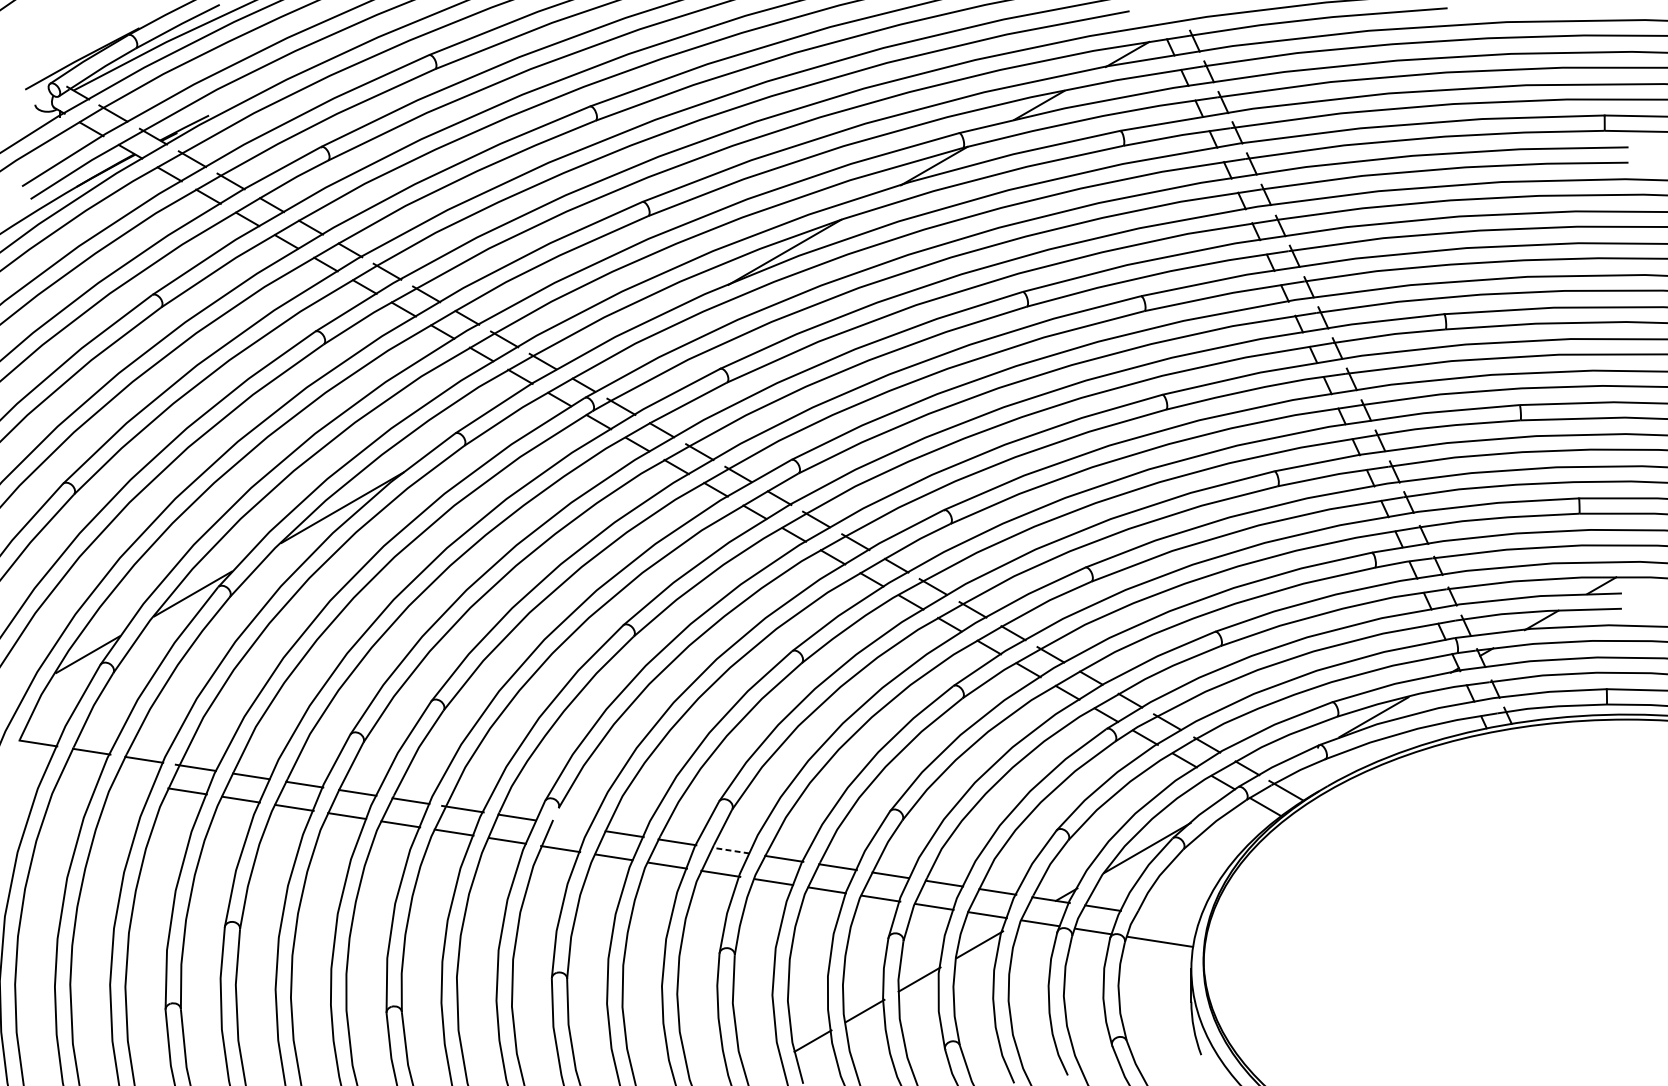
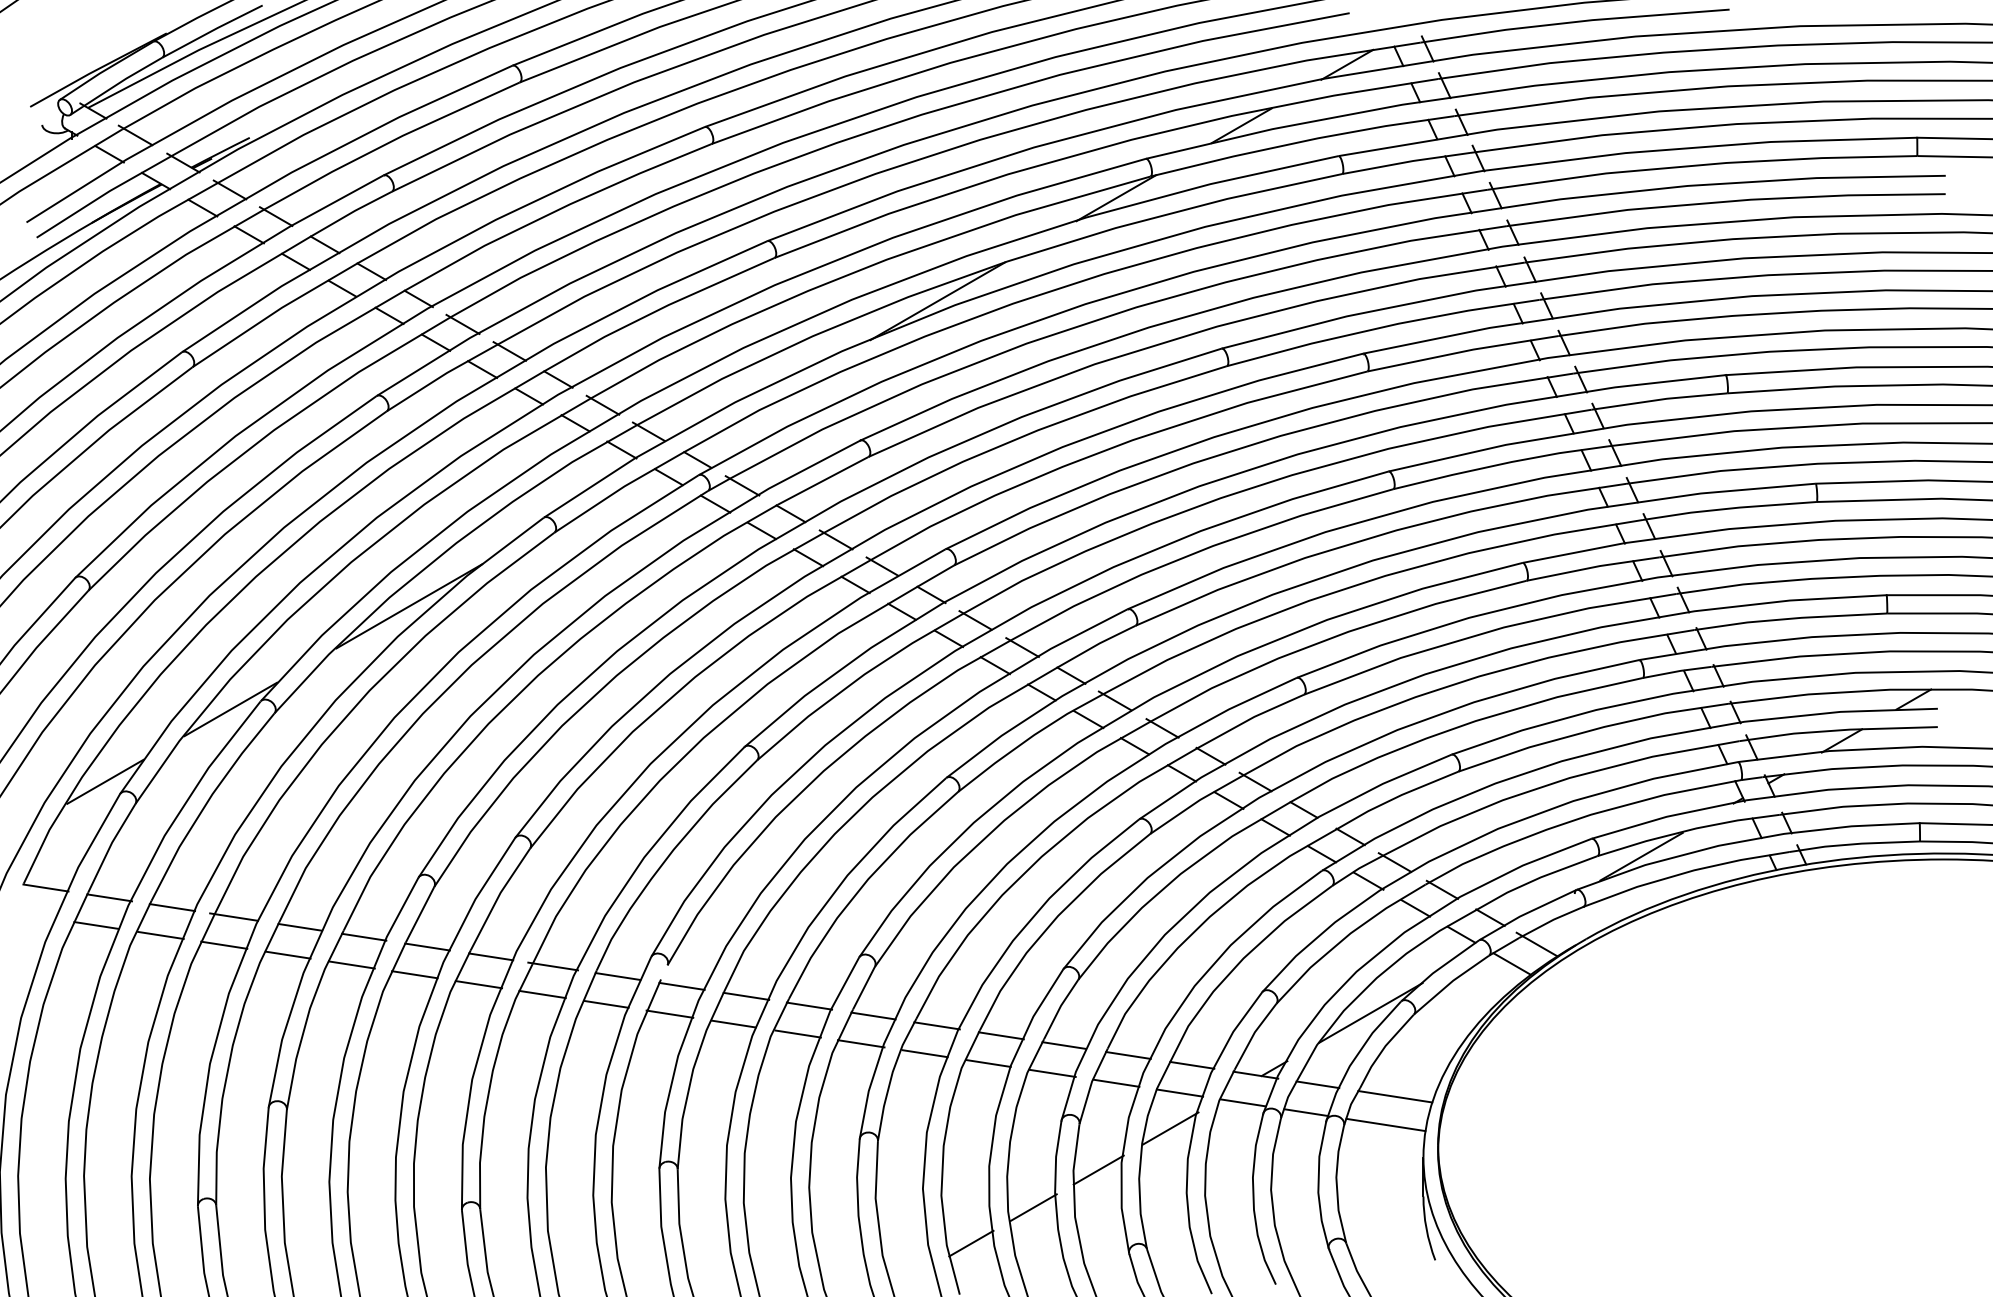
line: (80, 774) -> (96, 925), added
line: (134, 782) -> (160, 934), added
line: (570, 825) -> (681, 985), added
line: (731, 850) -> (873, 1015), dashed -> solid
line: (1167, 917) -> (1395, 1096), added

